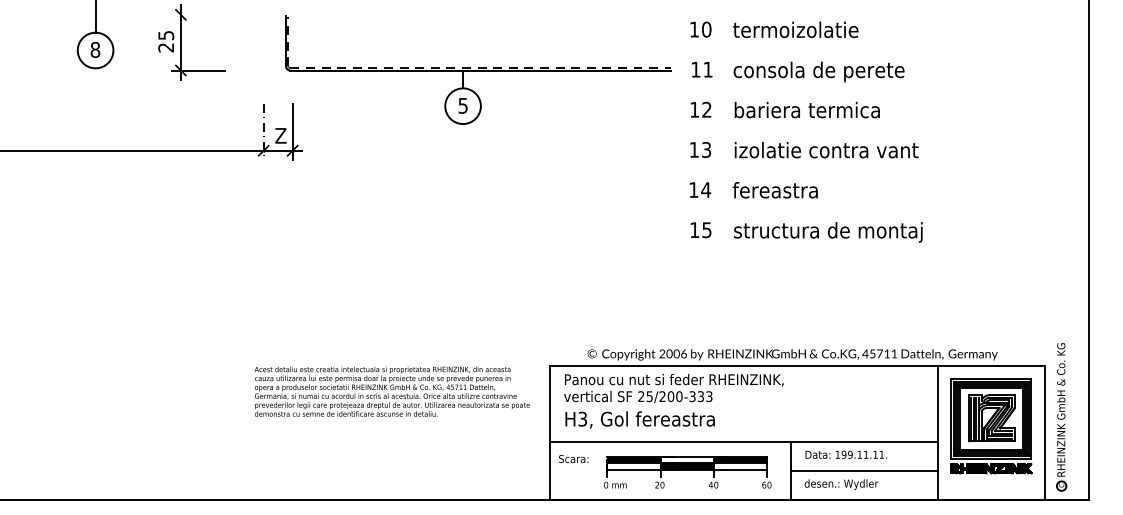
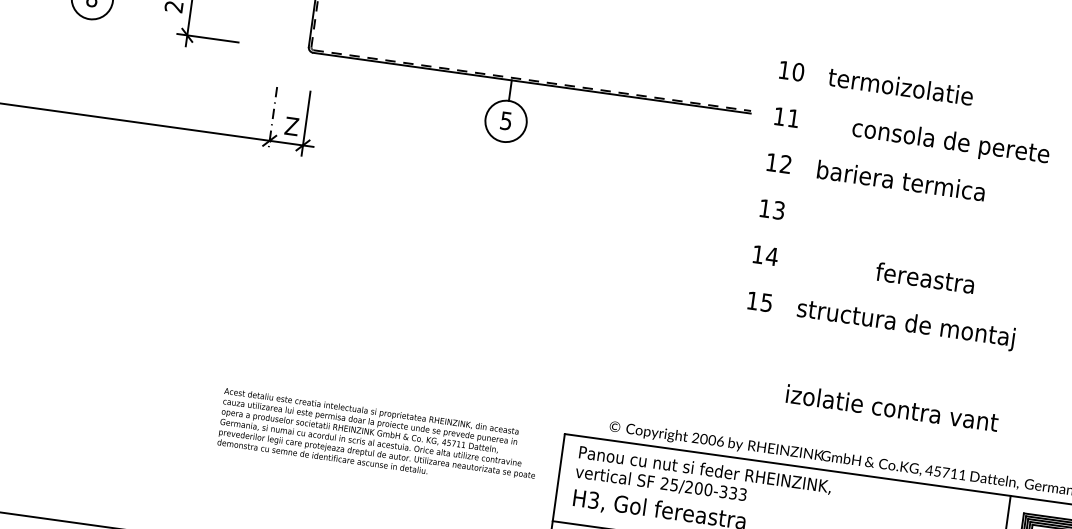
text: (818, 71) -> (950, 142), moved
text: (826, 150) -> (892, 408), moved
text: (774, 190) -> (924, 278), moved

